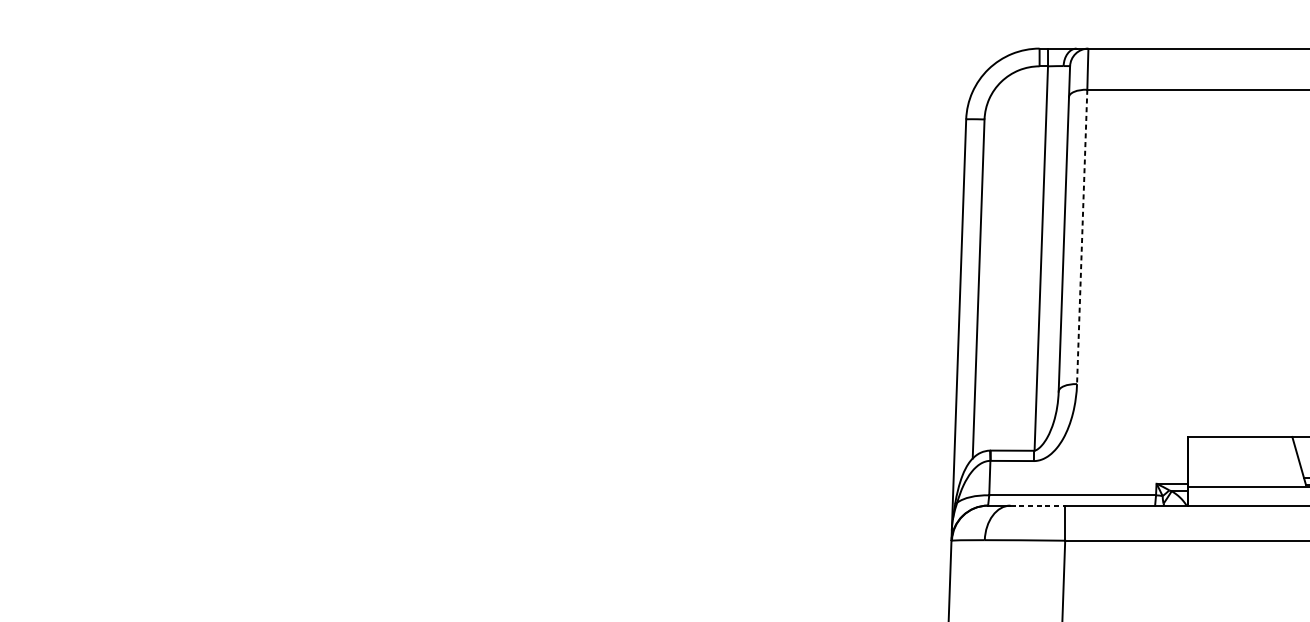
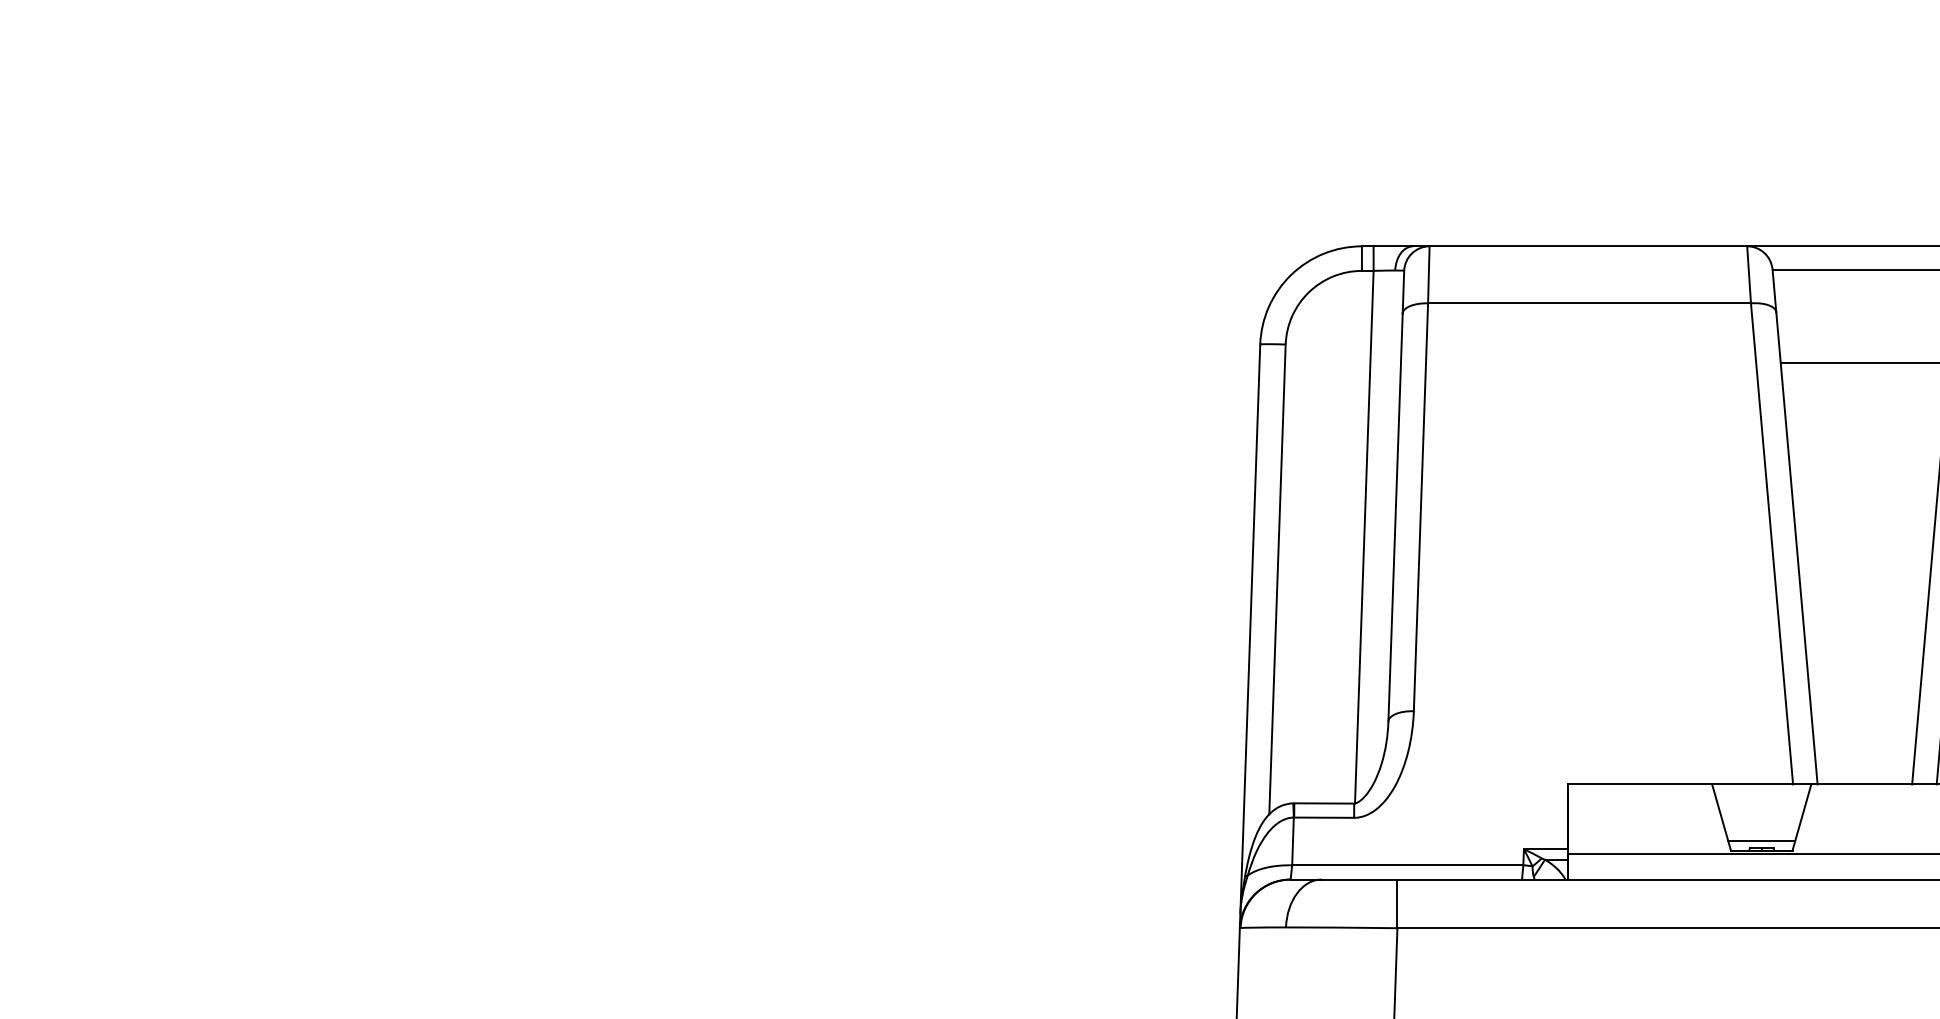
line: (1081, 237) -> (1420, 507), dashed -> solid
line: (1037, 505) -> (1359, 879), dashed -> solid

